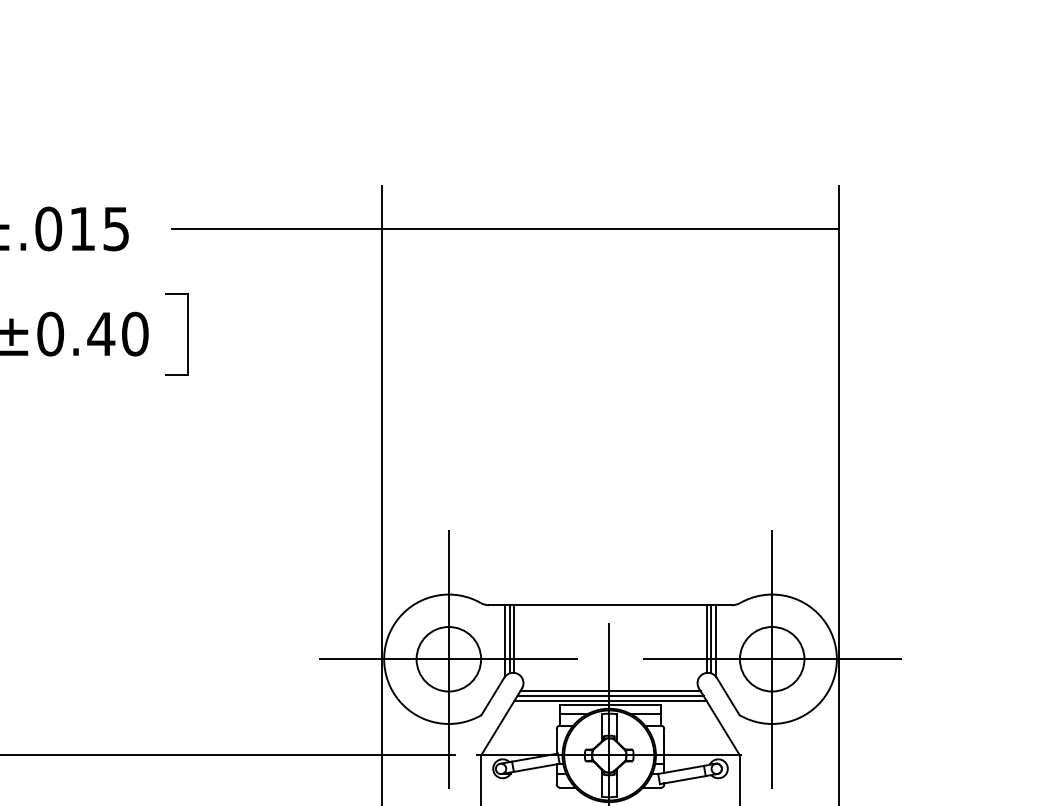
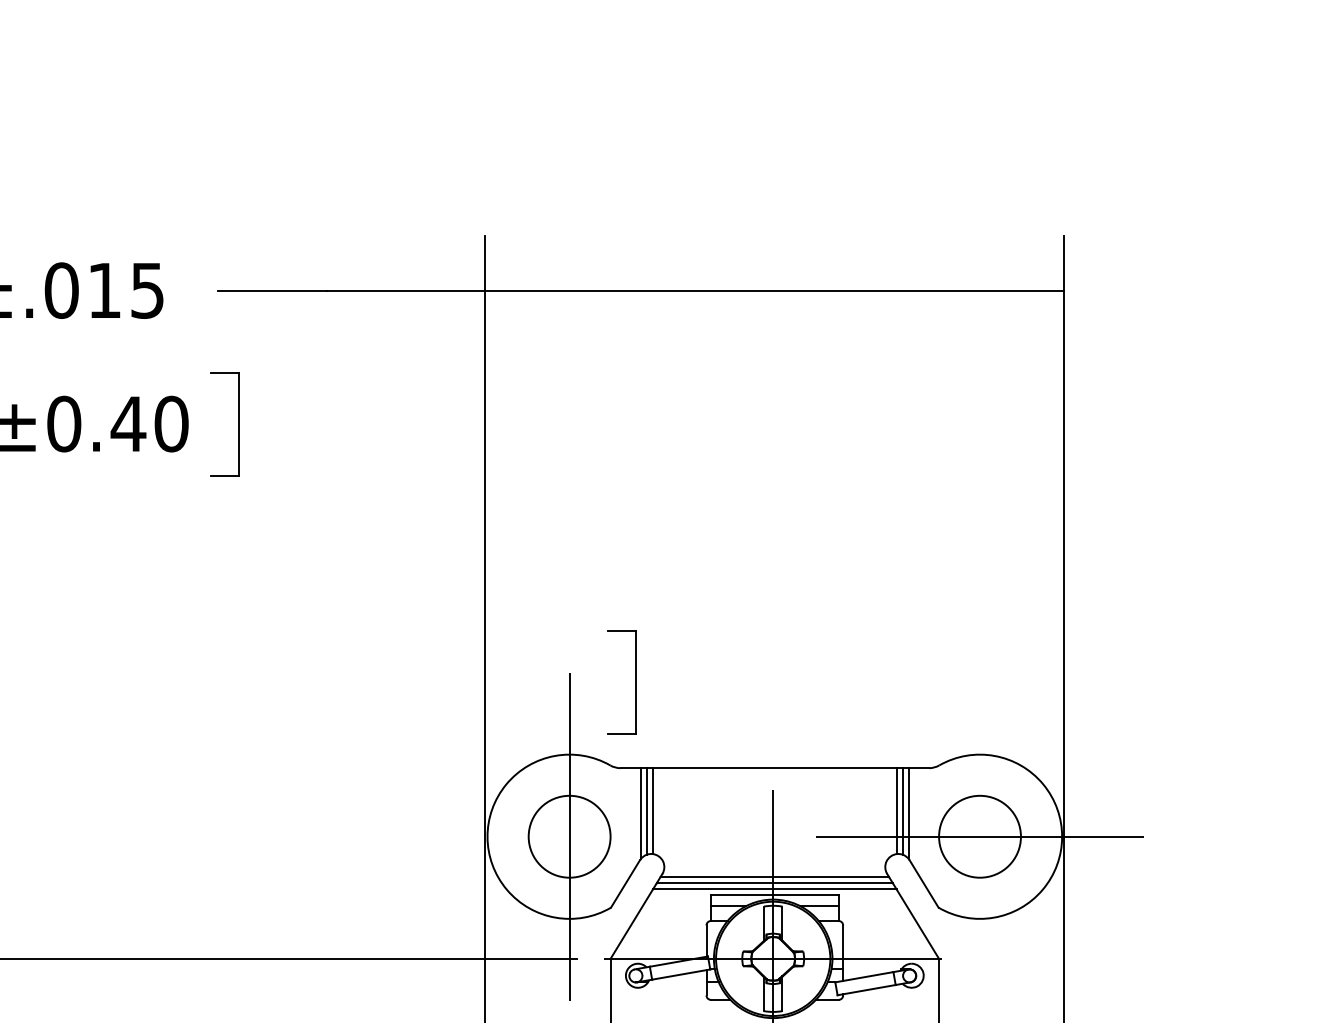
part: (500, 537) -> (635, 682), added
line: (448, 659) -> (569, 836), removed
line: (772, 659) -> (980, 836), removed

